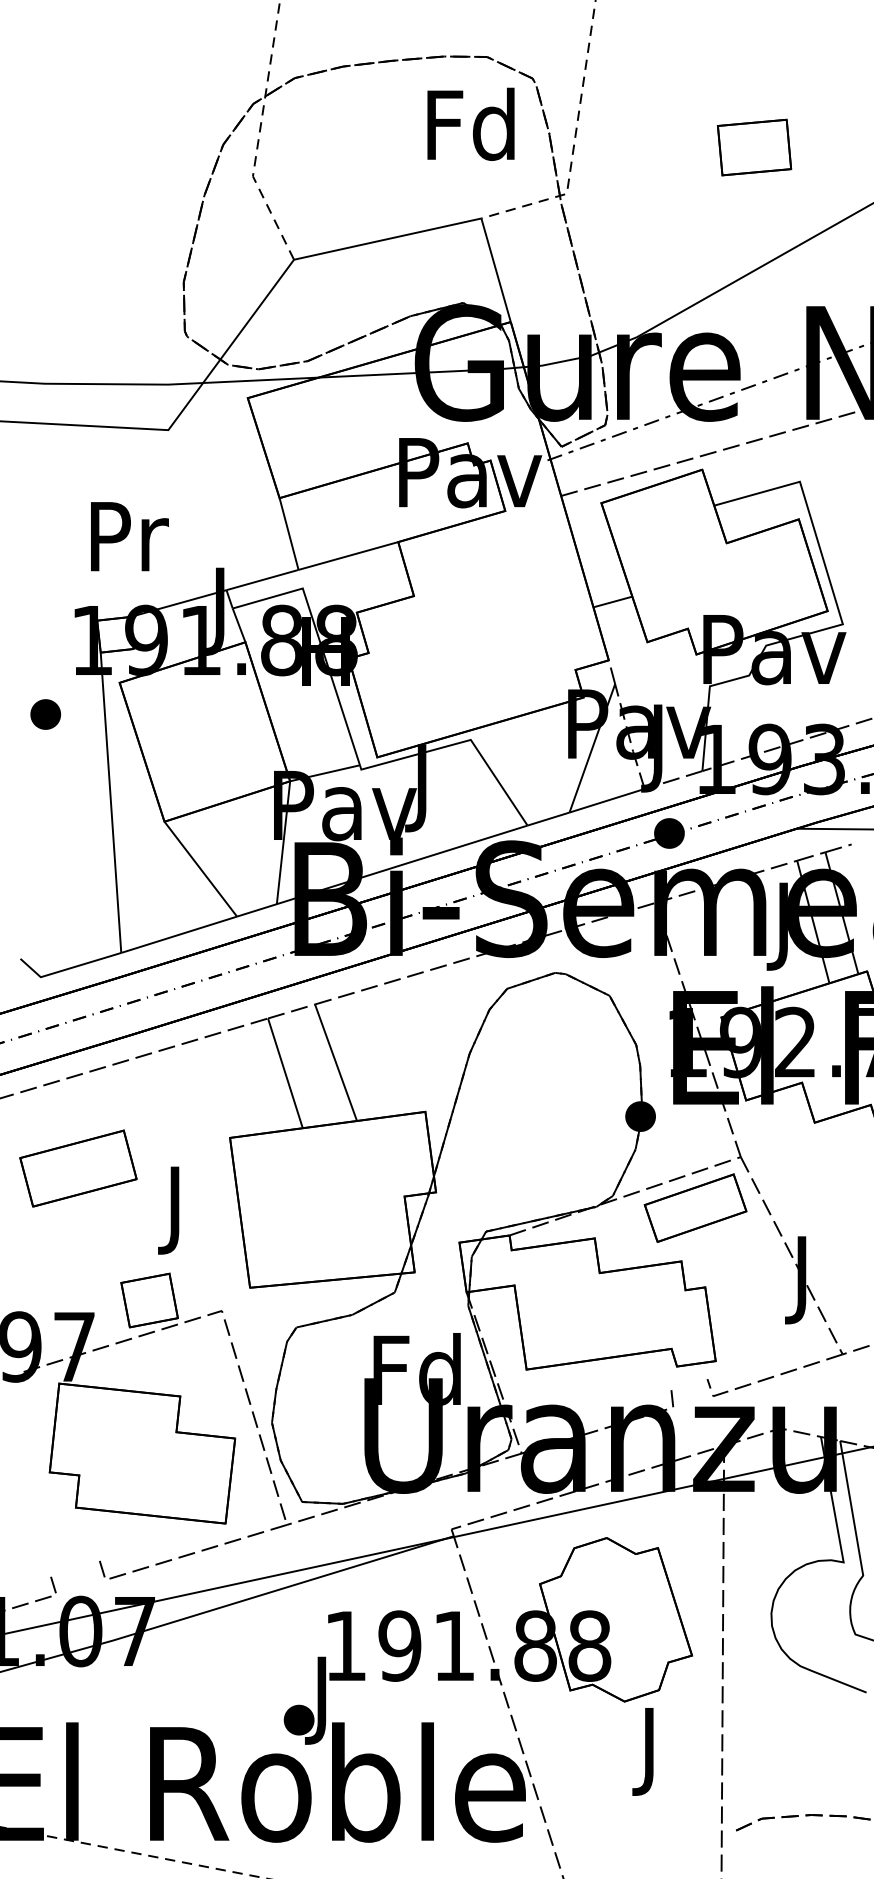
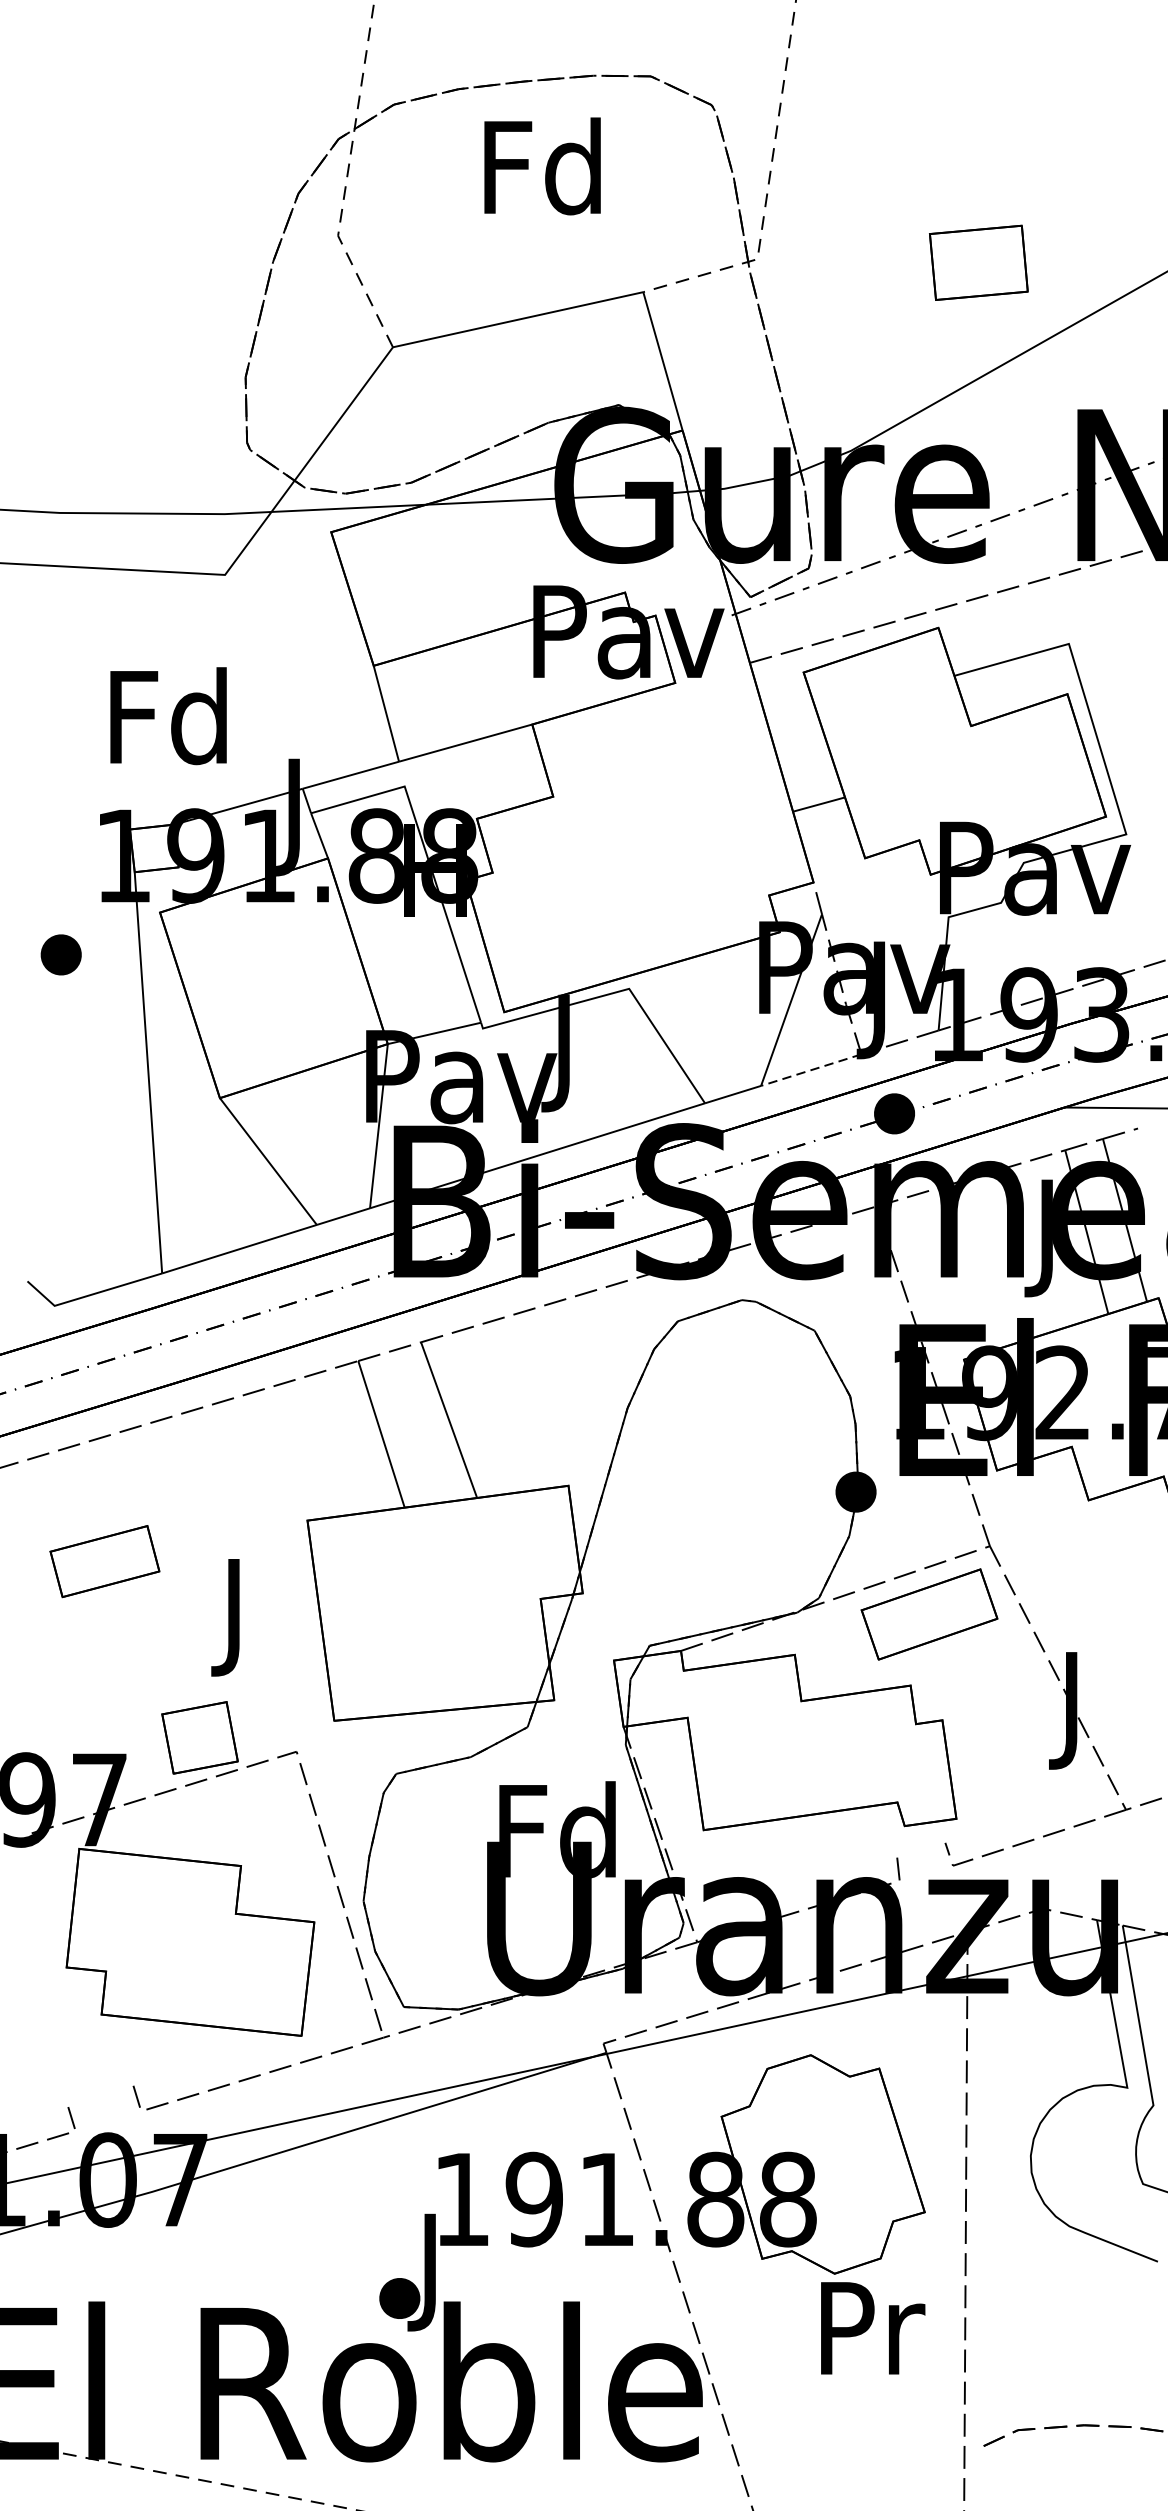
text: (470, 123) -> (541, 165), moved
part: (754, 147) -> (978, 262), moved
text: (125, 535) -> (167, 715), Pr -> Fd
line: (606, 800) -> (810, 1069), solid -> dashed
part: (78, 1168) -> (105, 1561), size x0.7
text: (653, 1751) -> (873, 2340), J -> Pr

